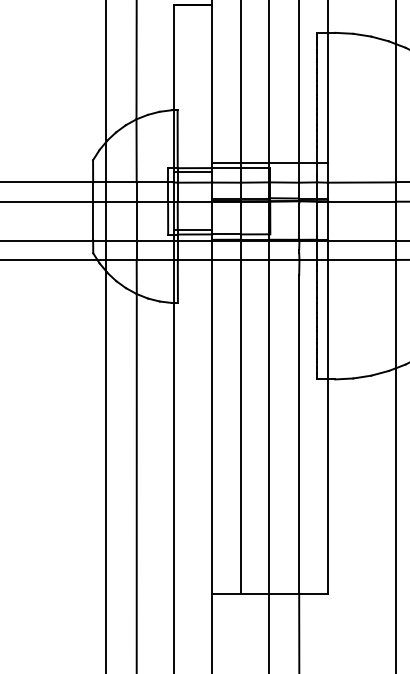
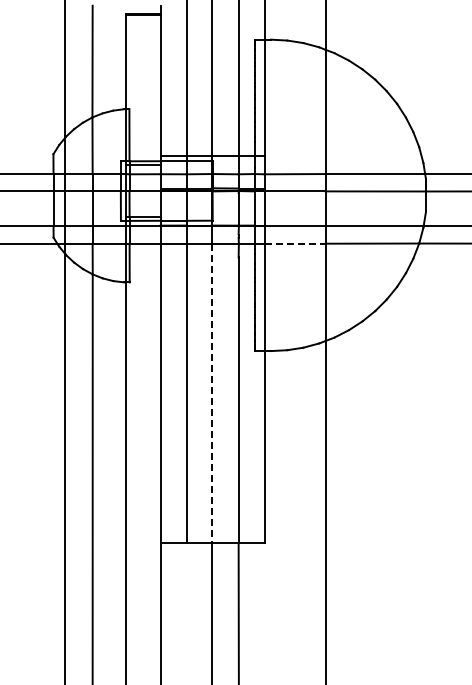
line: (362, 259) -> (295, 243), solid -> dashed
line: (268, 426) -> (211, 393), solid -> dashed

